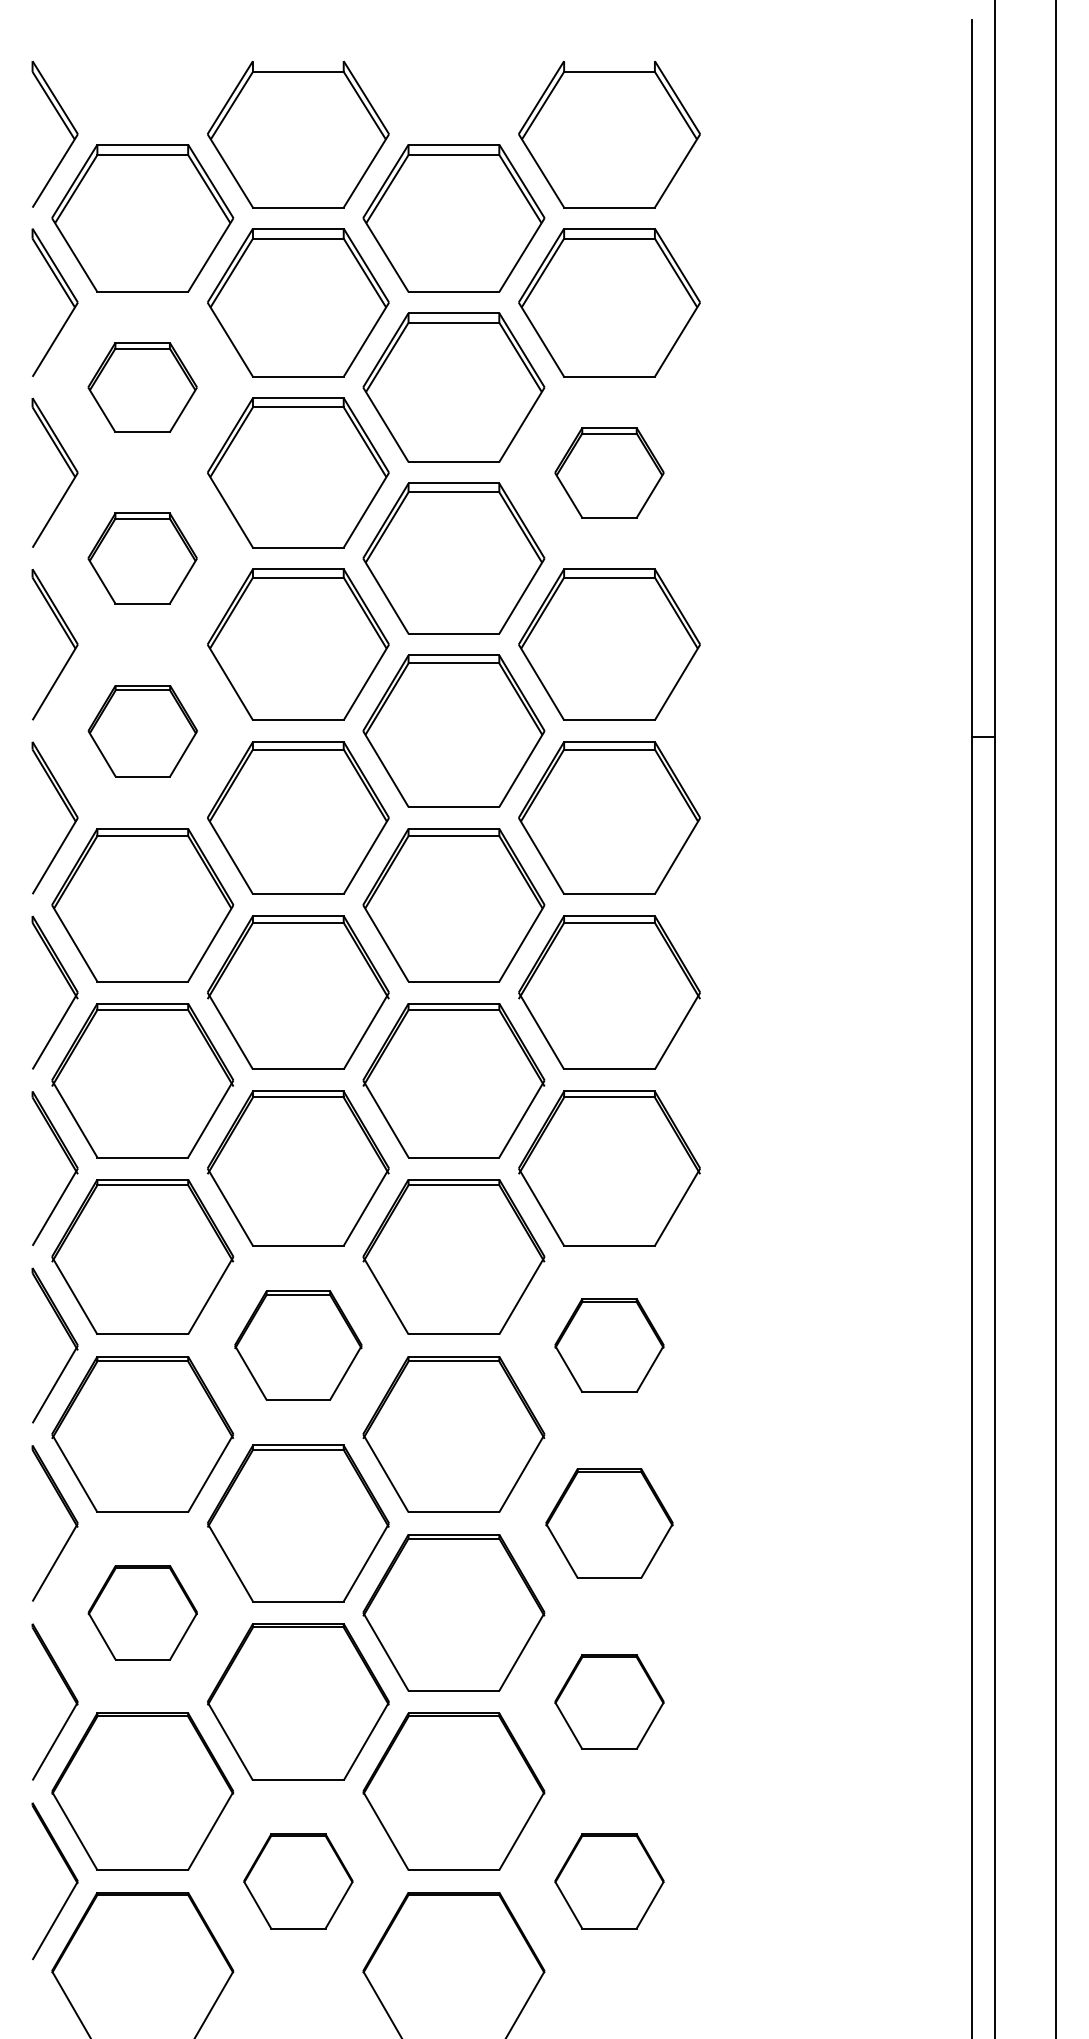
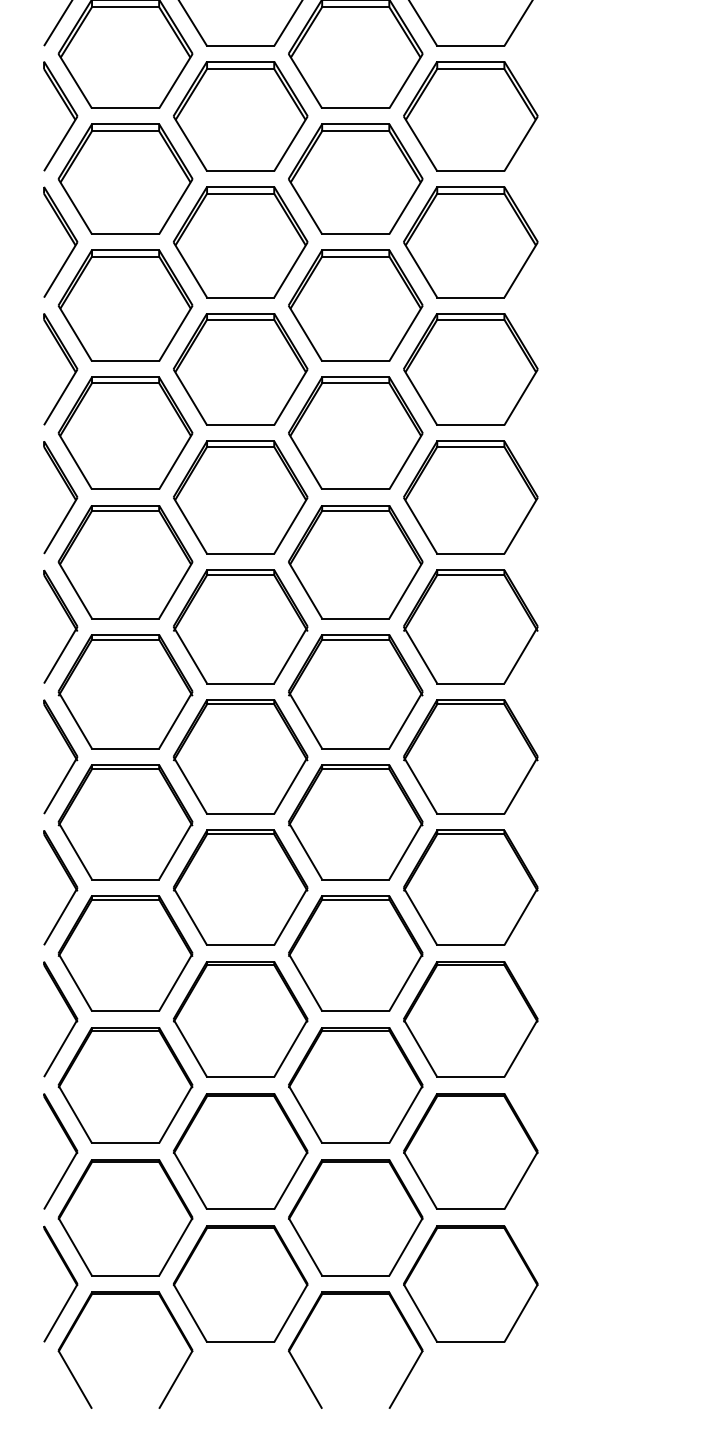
part: (142, 387) -> (125, 179), size x1.67
part: (609, 472) -> (470, 241), size x1.67
part: (142, 558) -> (125, 305), size x1.67
part: (142, 730) -> (125, 432), size x1.67
part: (298, 1345) -> (240, 887), size x1.43
part: (609, 1345) -> (470, 887), size x1.67
part: (609, 1523) -> (470, 1019), size x1.43
part: (142, 1612) -> (125, 1085), size x1.67
part: (609, 1701) -> (470, 1151), size x1.67
part: (298, 1881) -> (240, 1284), size x1.67
part: (609, 1881) -> (470, 1284), size x1.67

